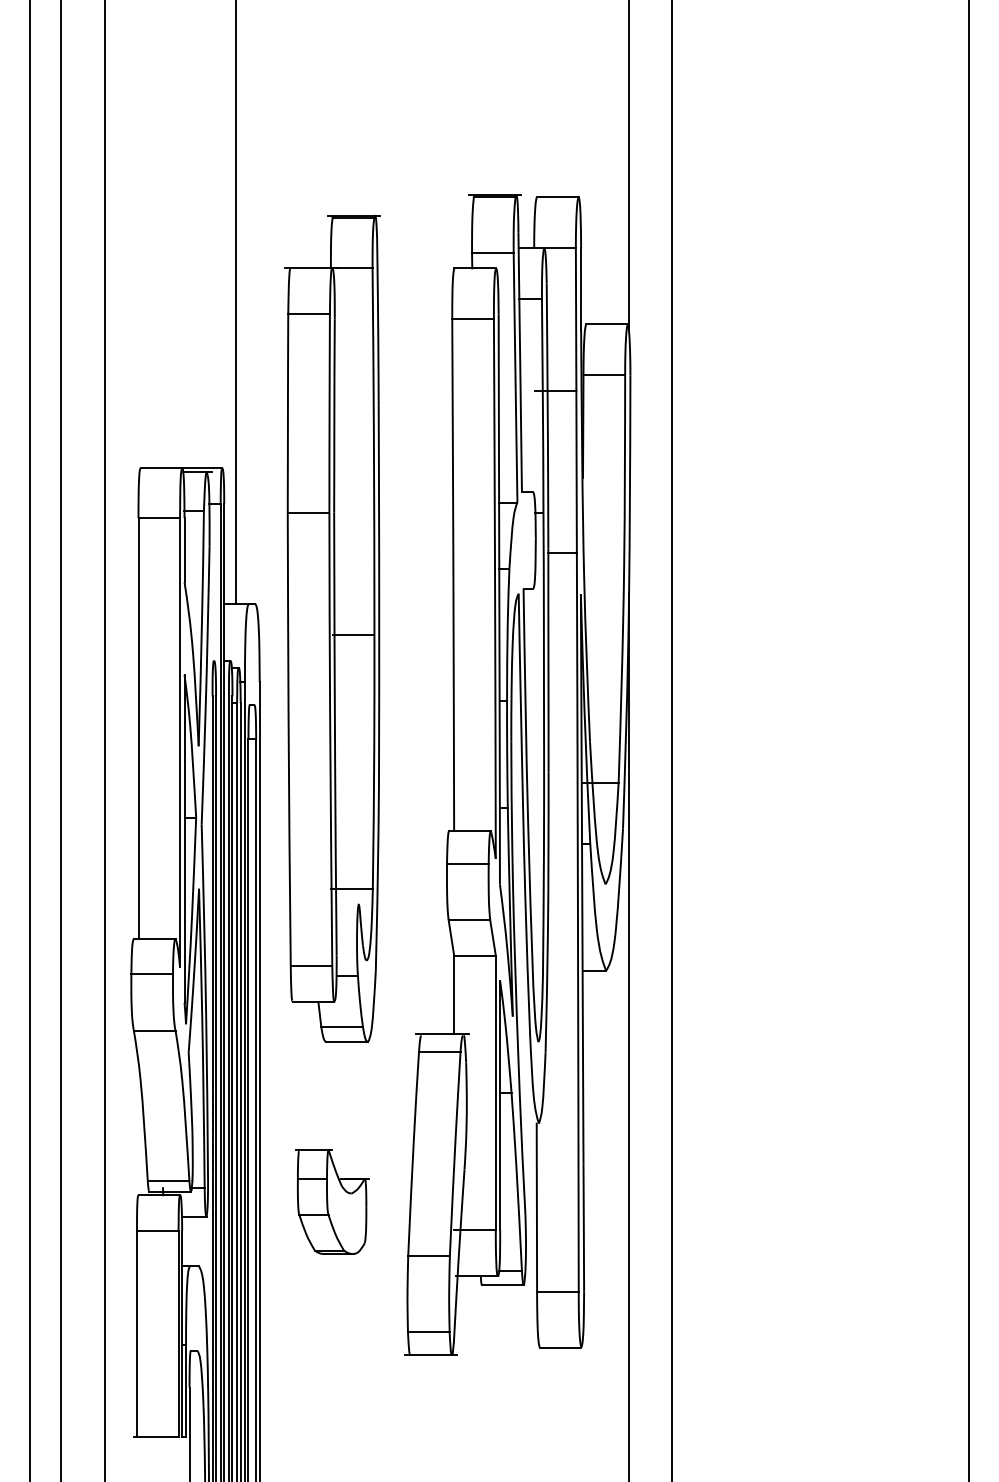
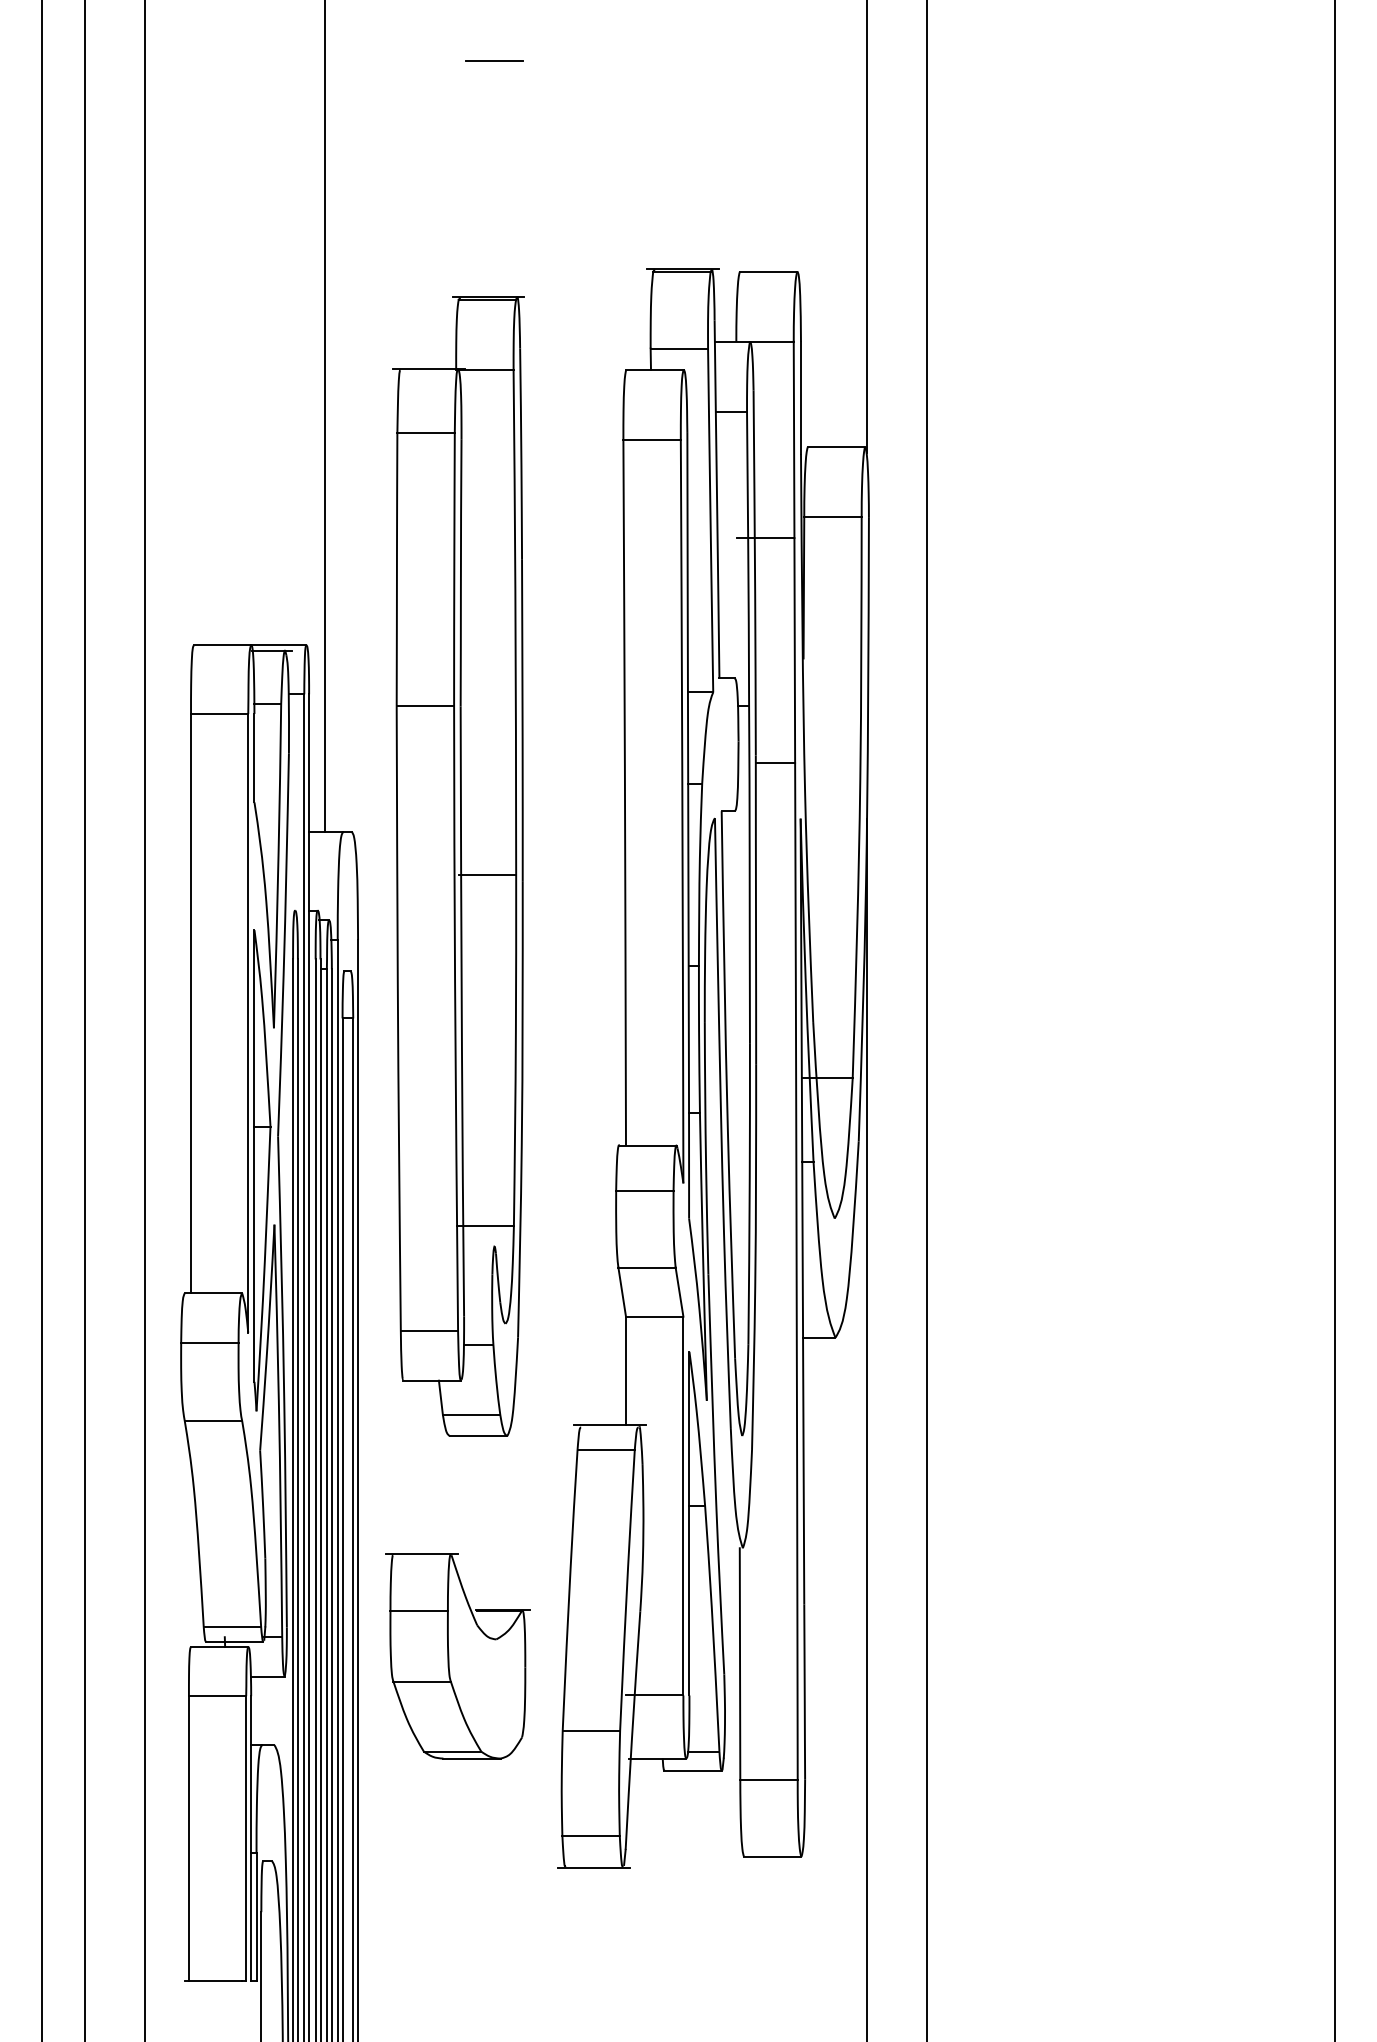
line: (358, 43) -> (494, 59), added
part: (331, 1202) -> (456, 1656), size x1.43

